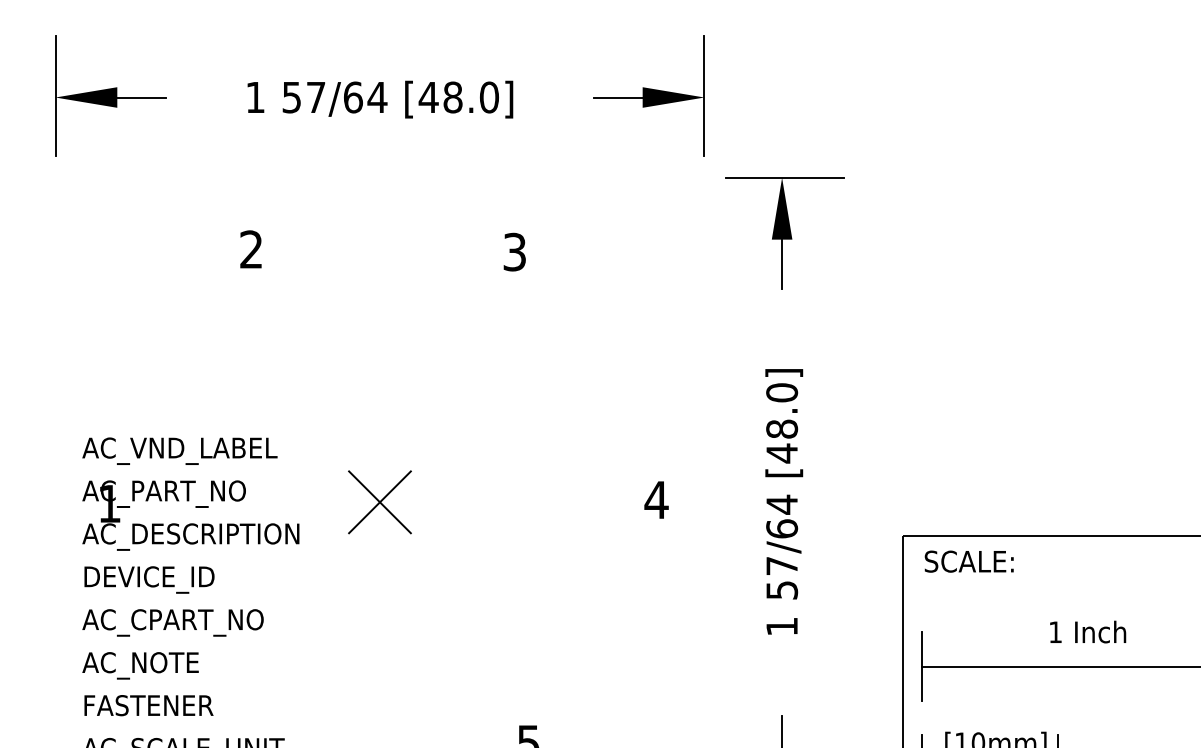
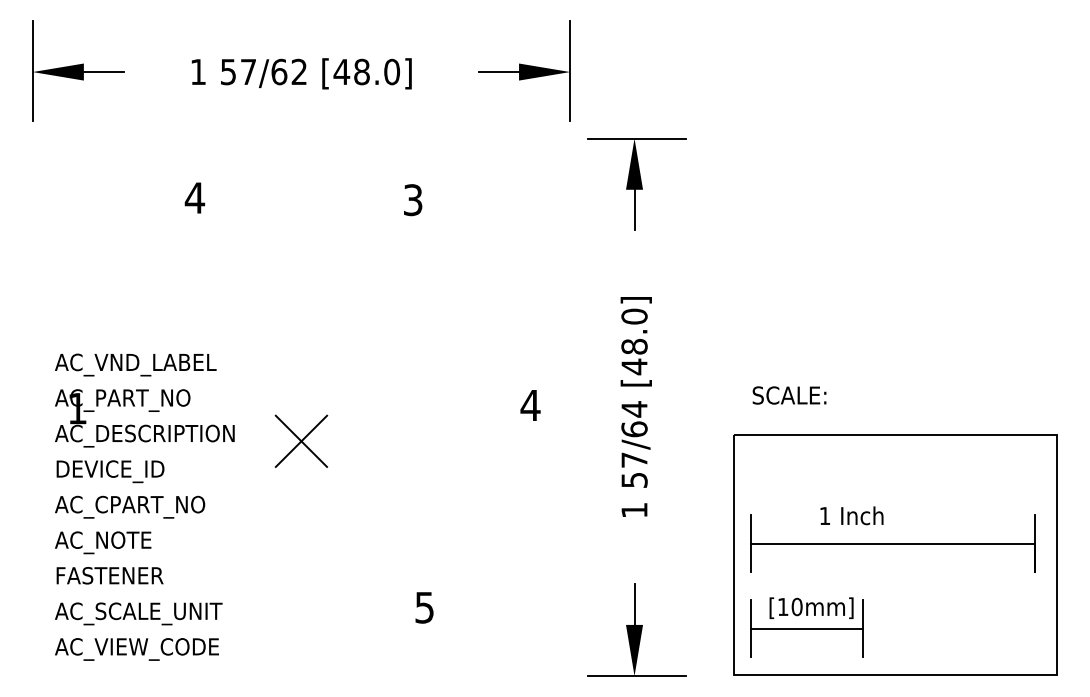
text: (377, 96) -> (299, 71), 57/64 -> 57/62
text: (250, 248) -> (194, 197), 2 -> 4
part: (380, 501) -> (301, 440), moved
text: (969, 561) -> (789, 395), moved
text: (1087, 631) -> (851, 515), moved

